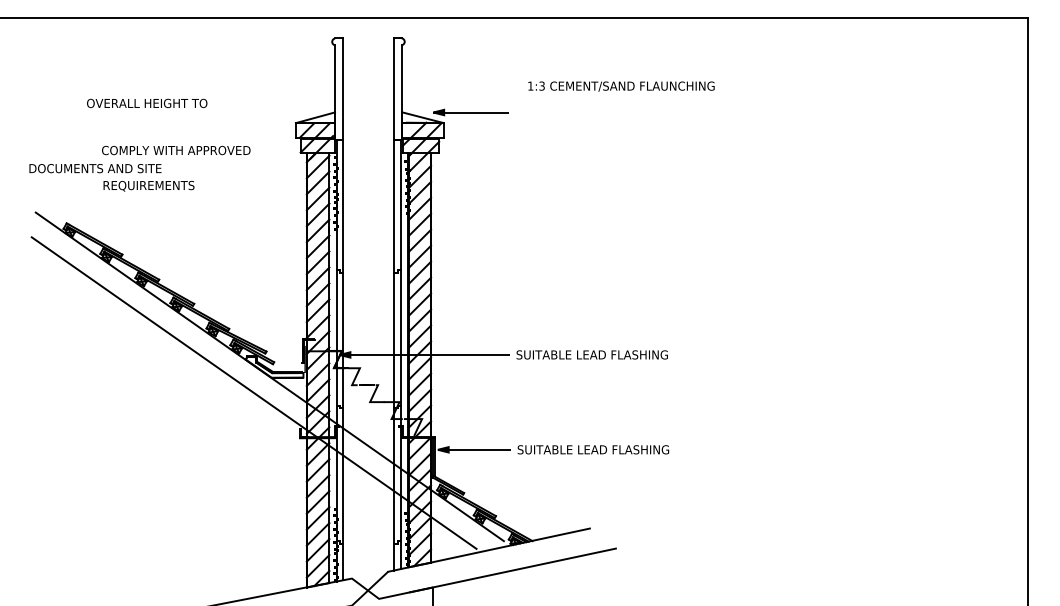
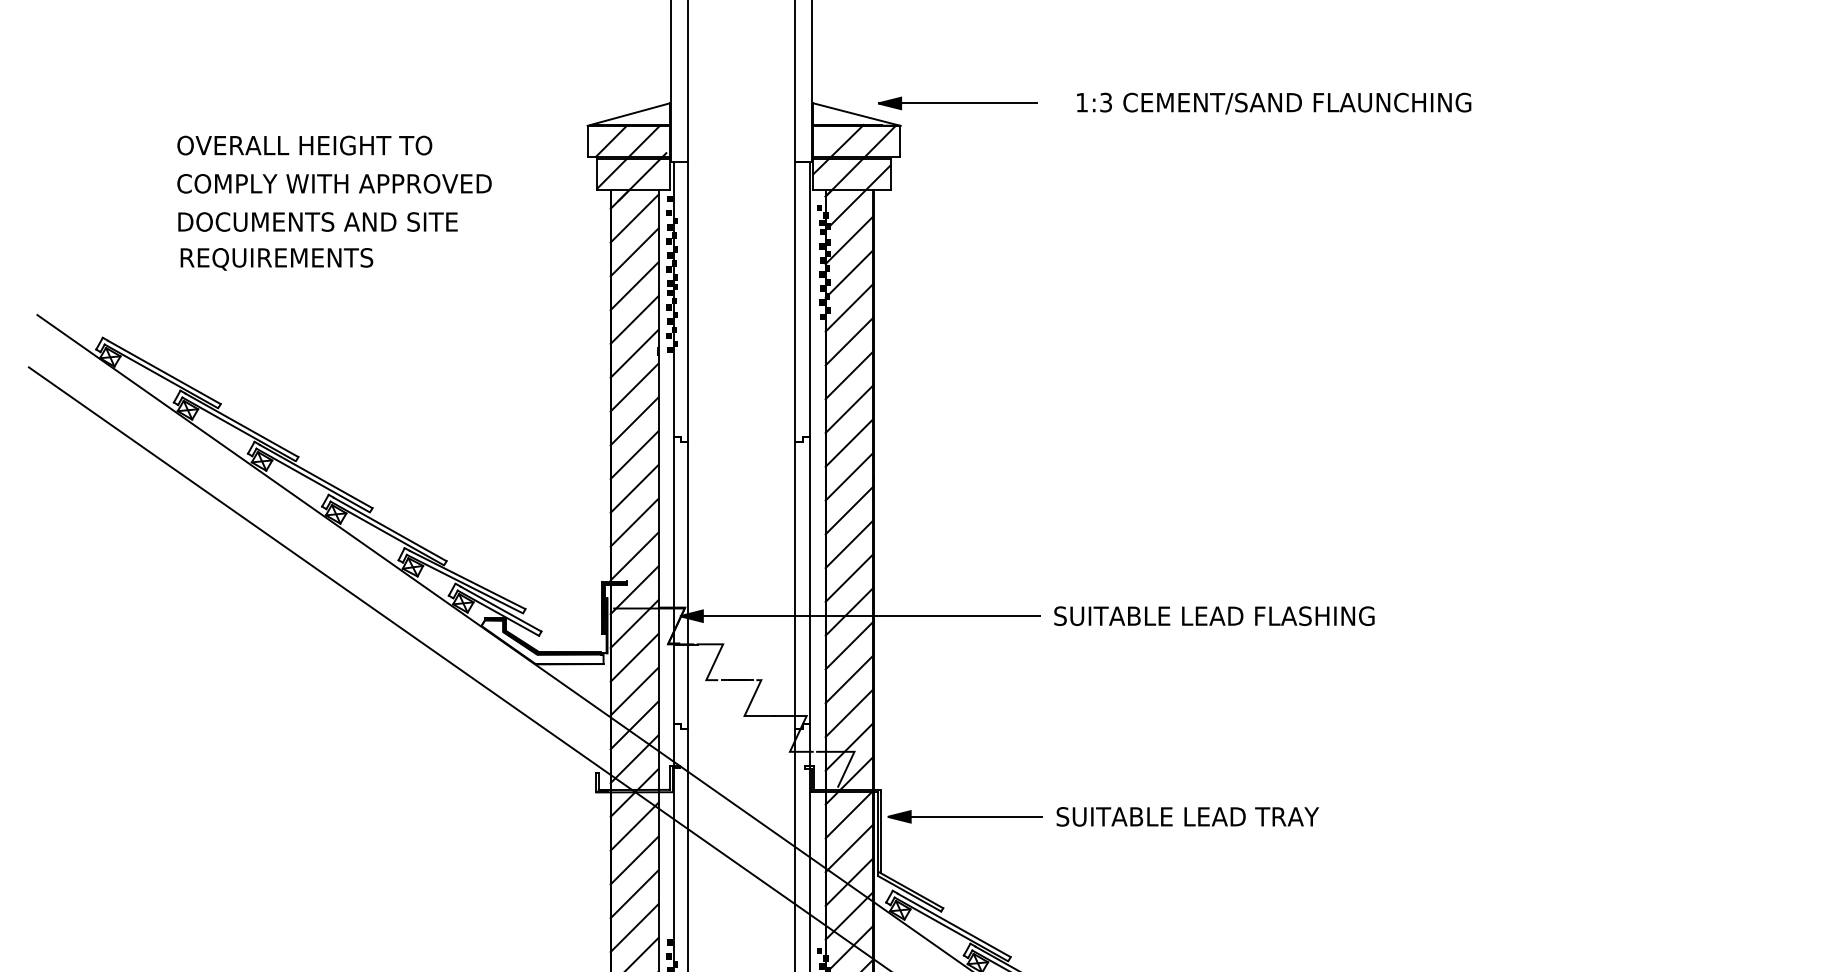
text: (621, 86) -> (1274, 103), moved
text: (147, 103) -> (305, 145), moved
text: (95, 168) -> (318, 221), moved
text: (640, 449) -> (1316, 816), SUITABLE LEAD FLASHING -> SUITABLE LEAD TRAY

